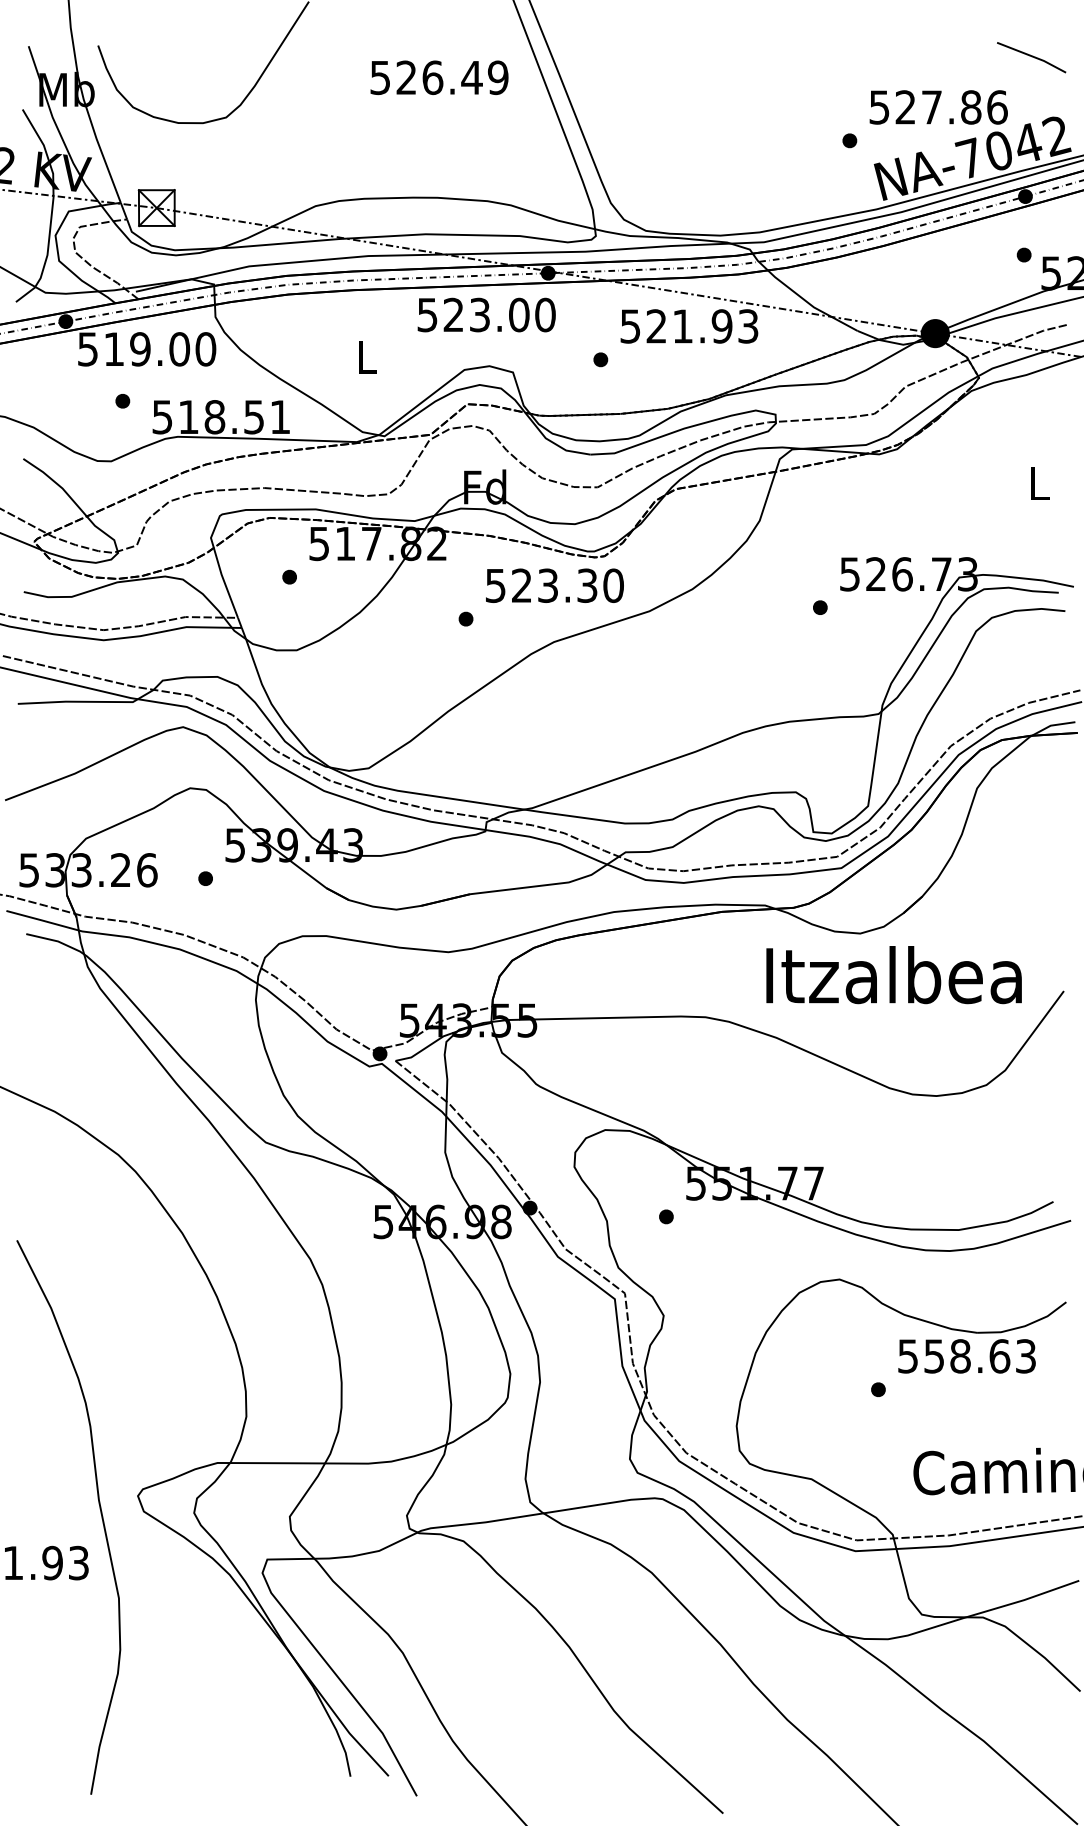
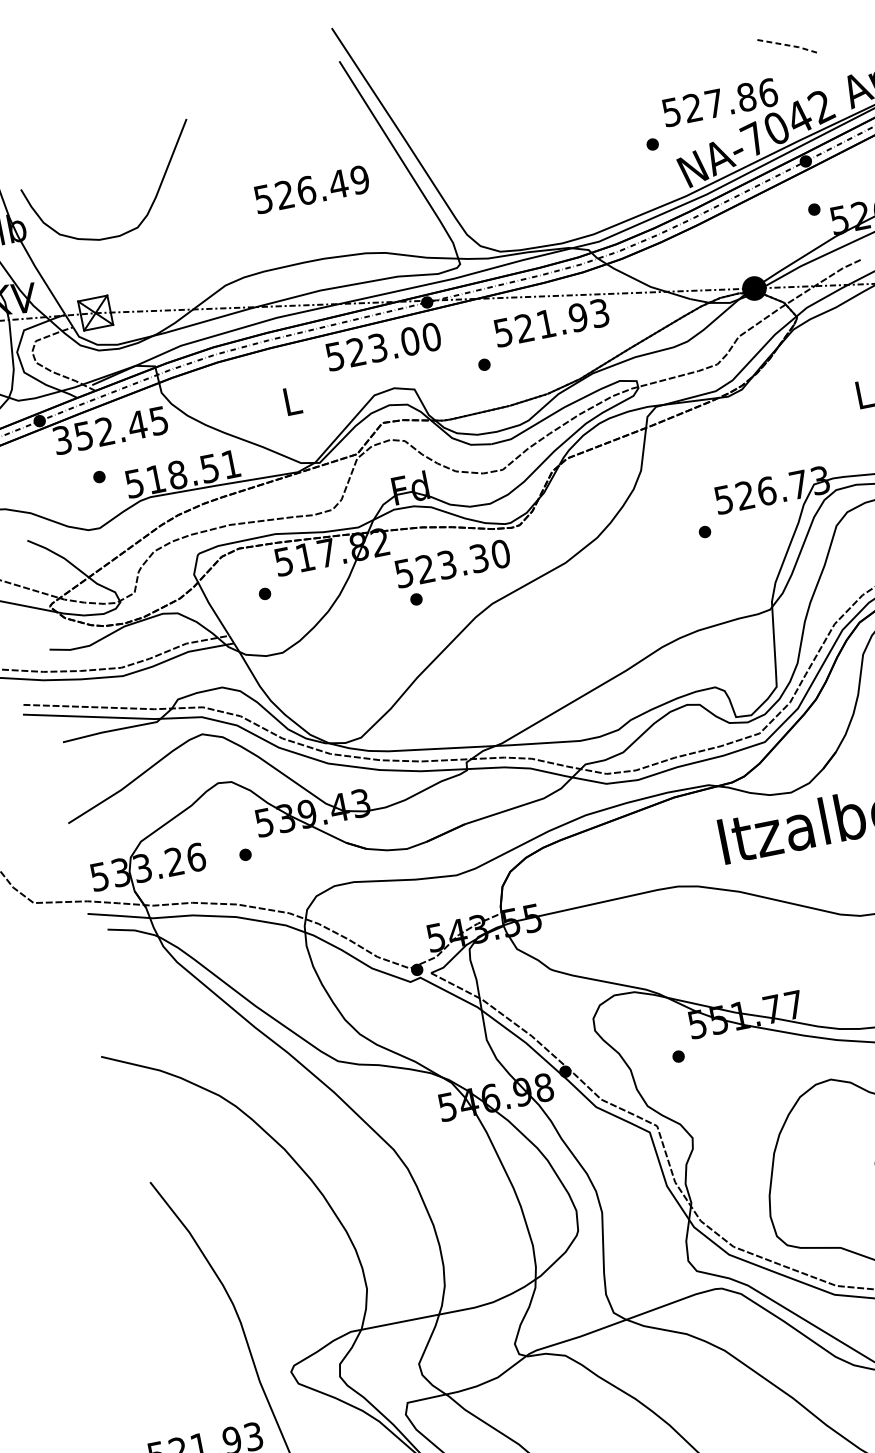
line: (1032, 56) -> (788, 45), solid -> dashed
text: (439, 77) -> (311, 189), moved
text: (147, 349) -> (111, 430), 519.00 -> 352.45
text: (554, 585) -> (452, 563), moved

